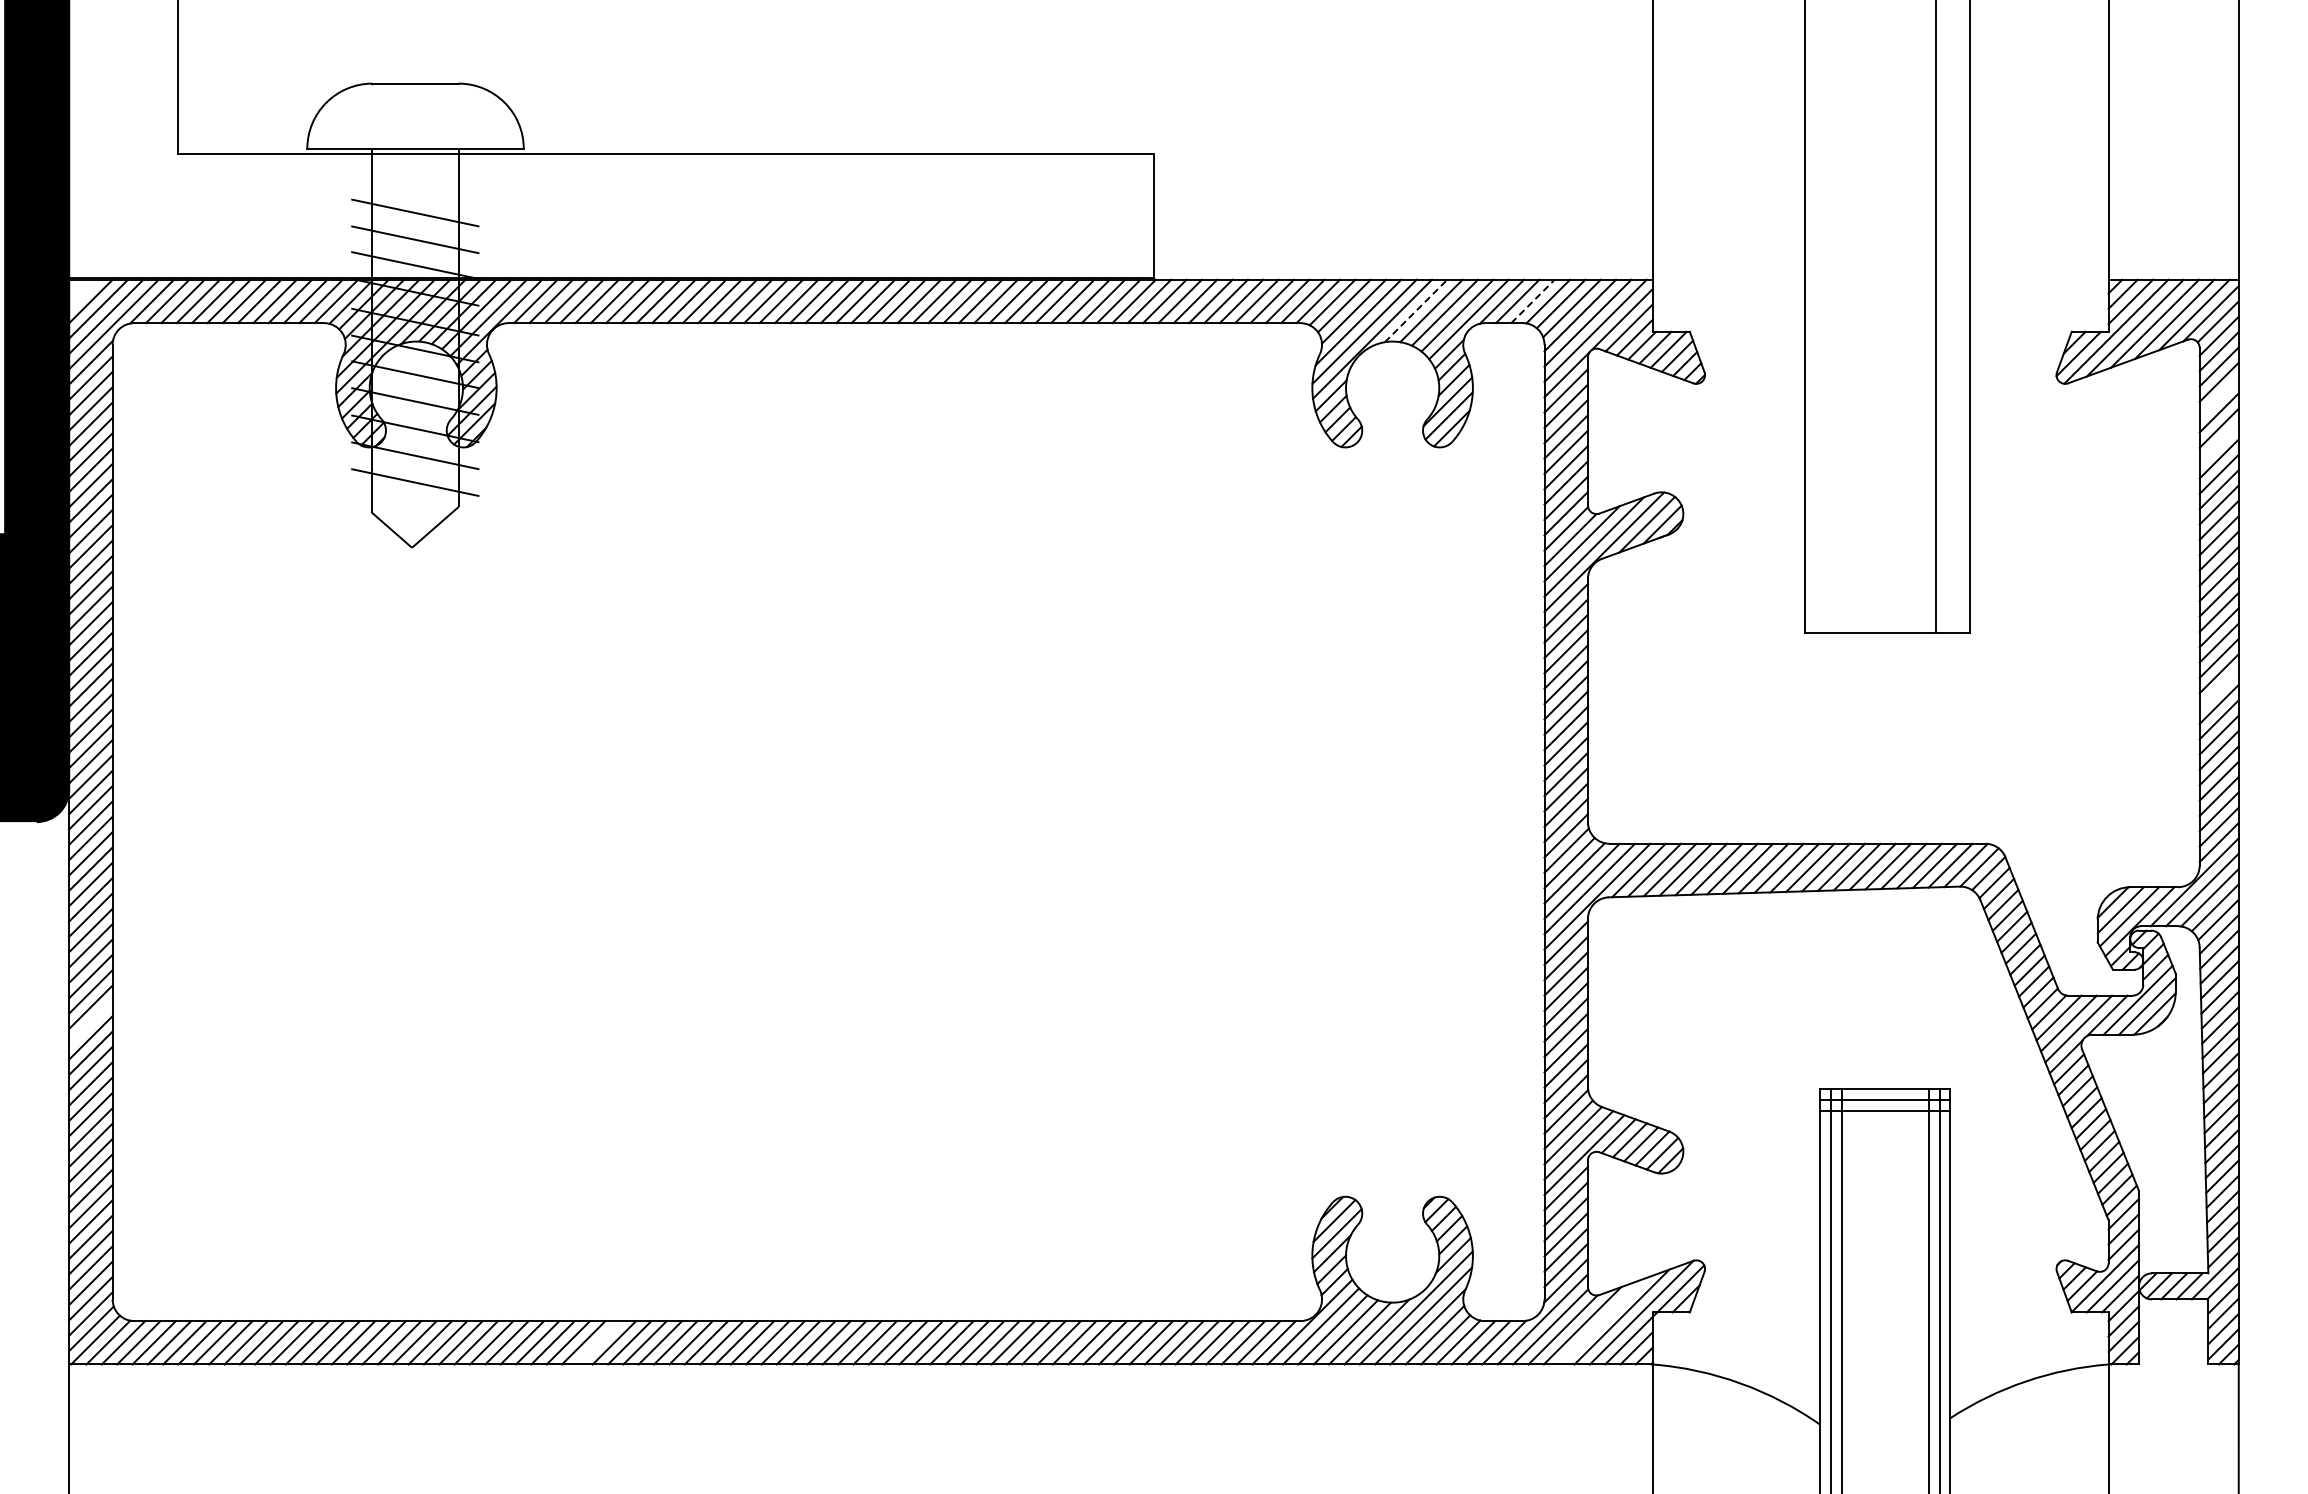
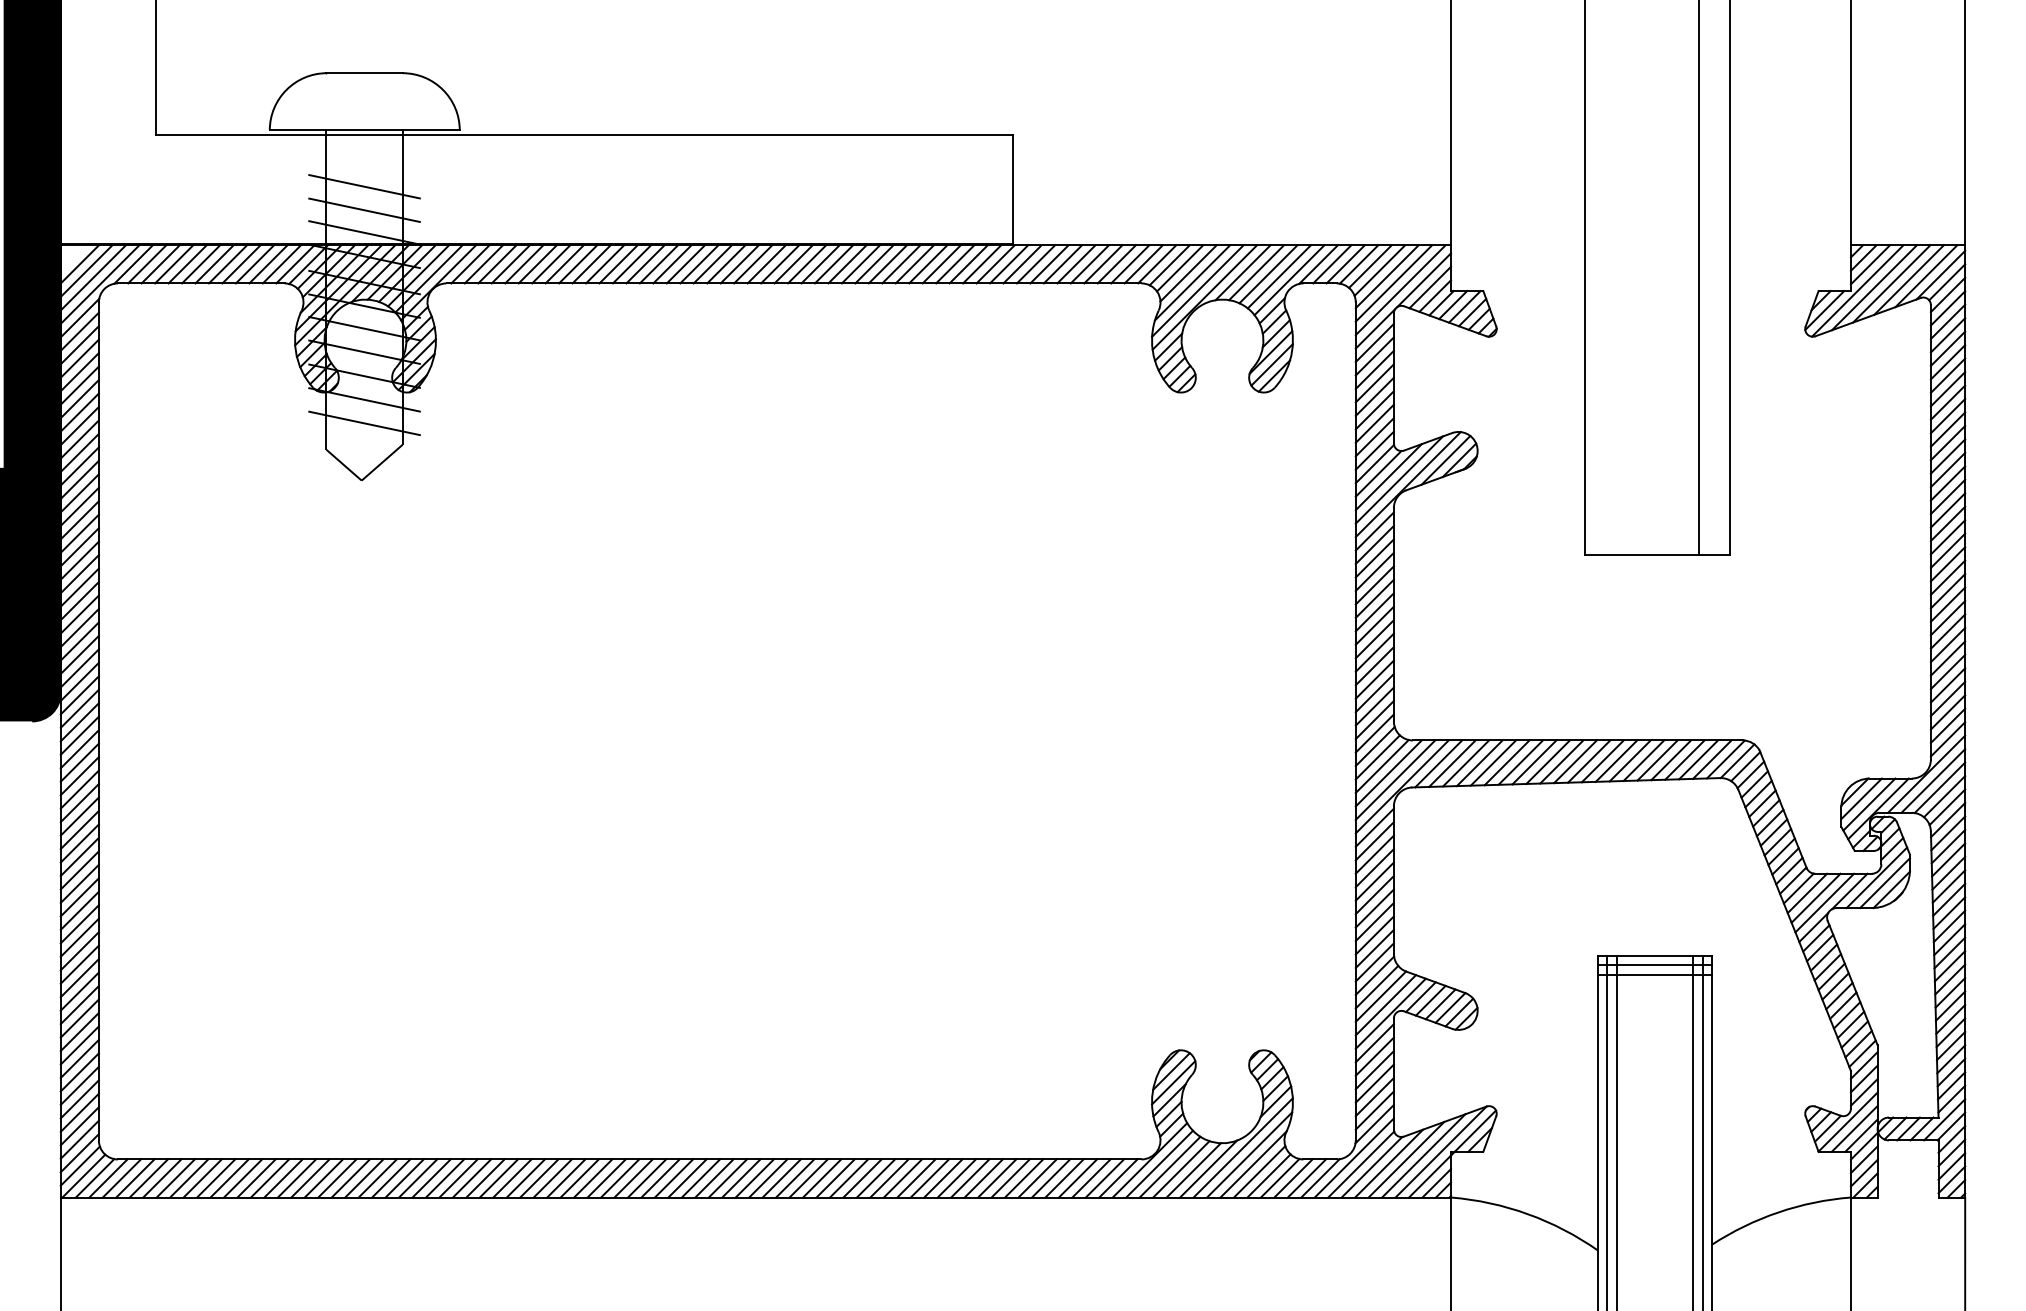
line: (1533, 301) -> (1346, 264), dashed -> solid
line: (1416, 310) -> (1243, 272), dashed -> solid
line: (2218, 397) -> (1947, 348), added
line: (2218, 443) -> (1947, 389), added
line: (2218, 688) -> (1947, 604), added
line: (90, 1022) -> (79, 897), added
line: (1602, 1321) -> (1406, 1159), added
line: (598, 1342) -> (525, 1178), added

